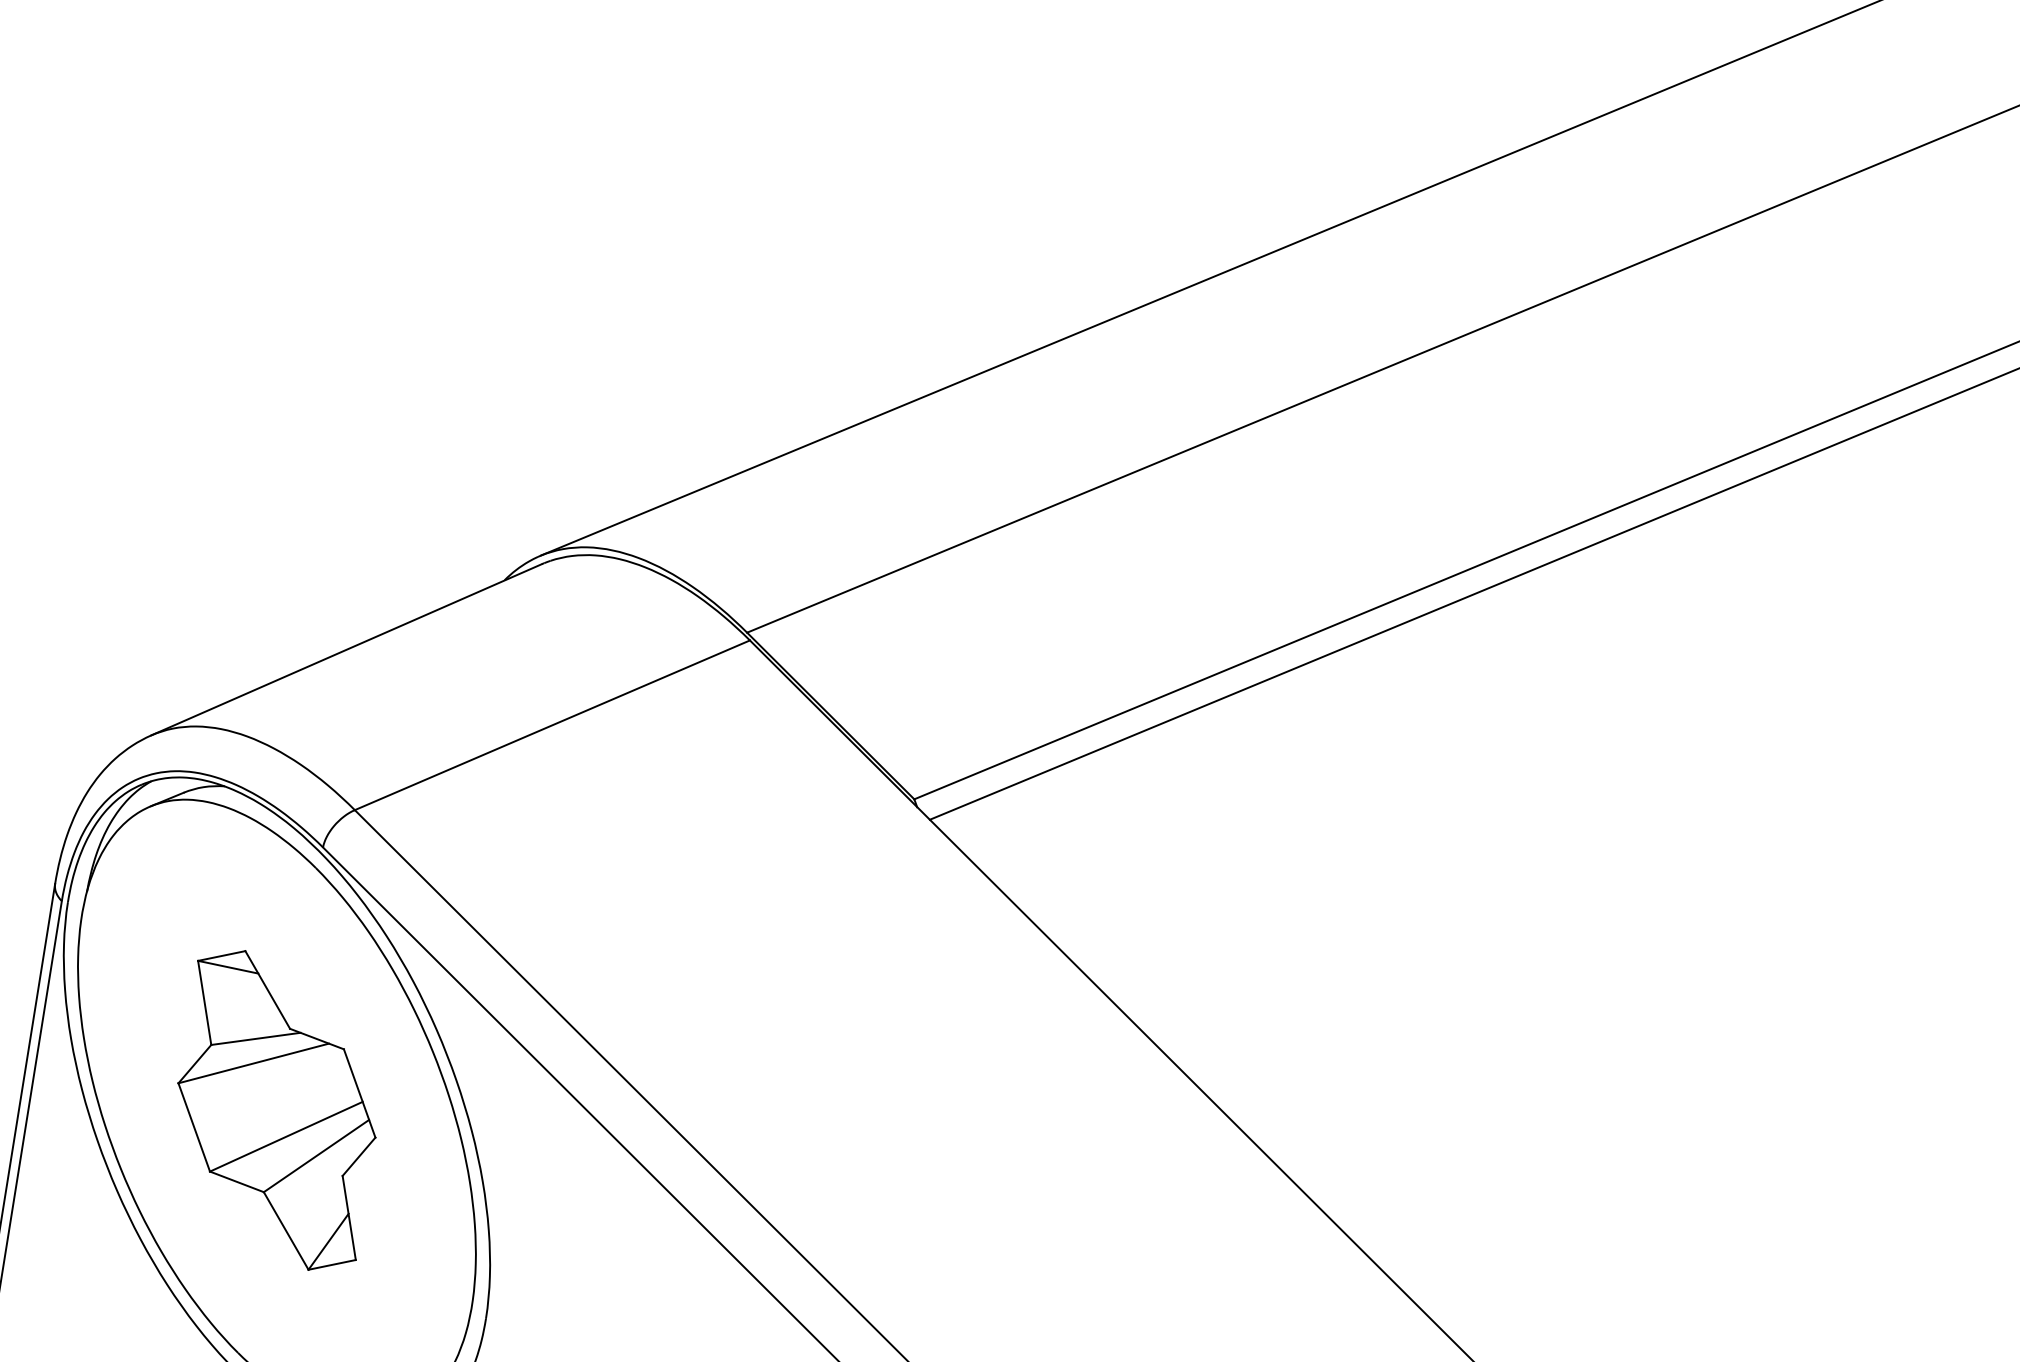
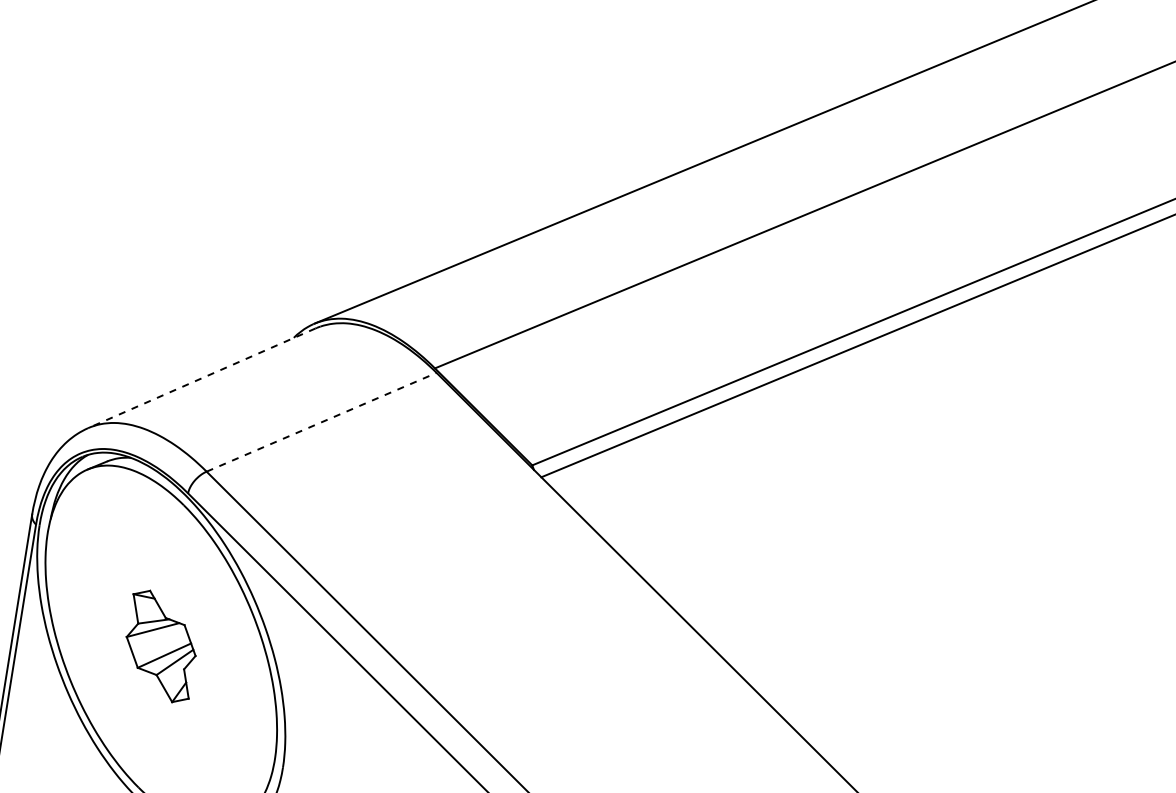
line: (346, 650) -> (201, 378), solid -> dashed
line: (553, 725) -> (322, 422), solid -> dashed
part: (275, 1110) -> (160, 646), size x0.6

